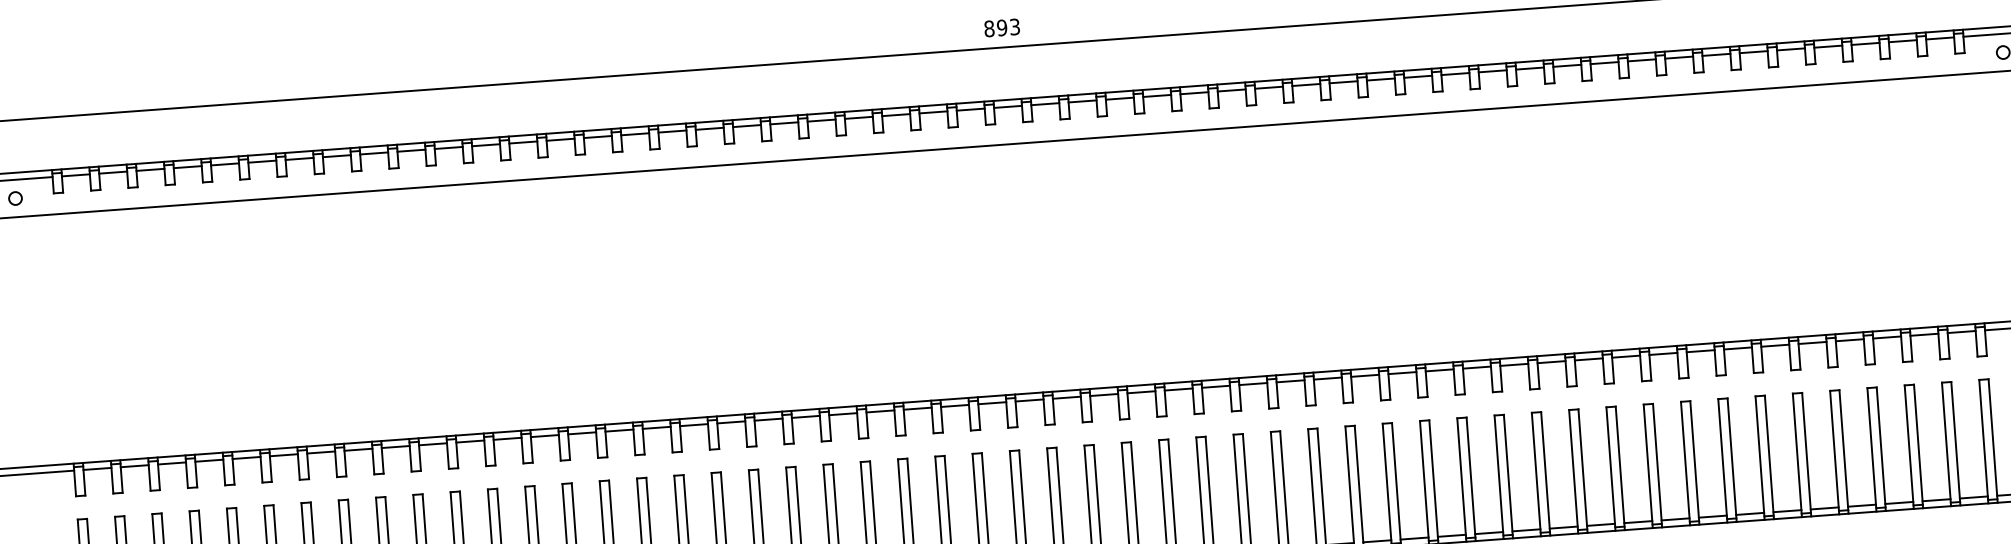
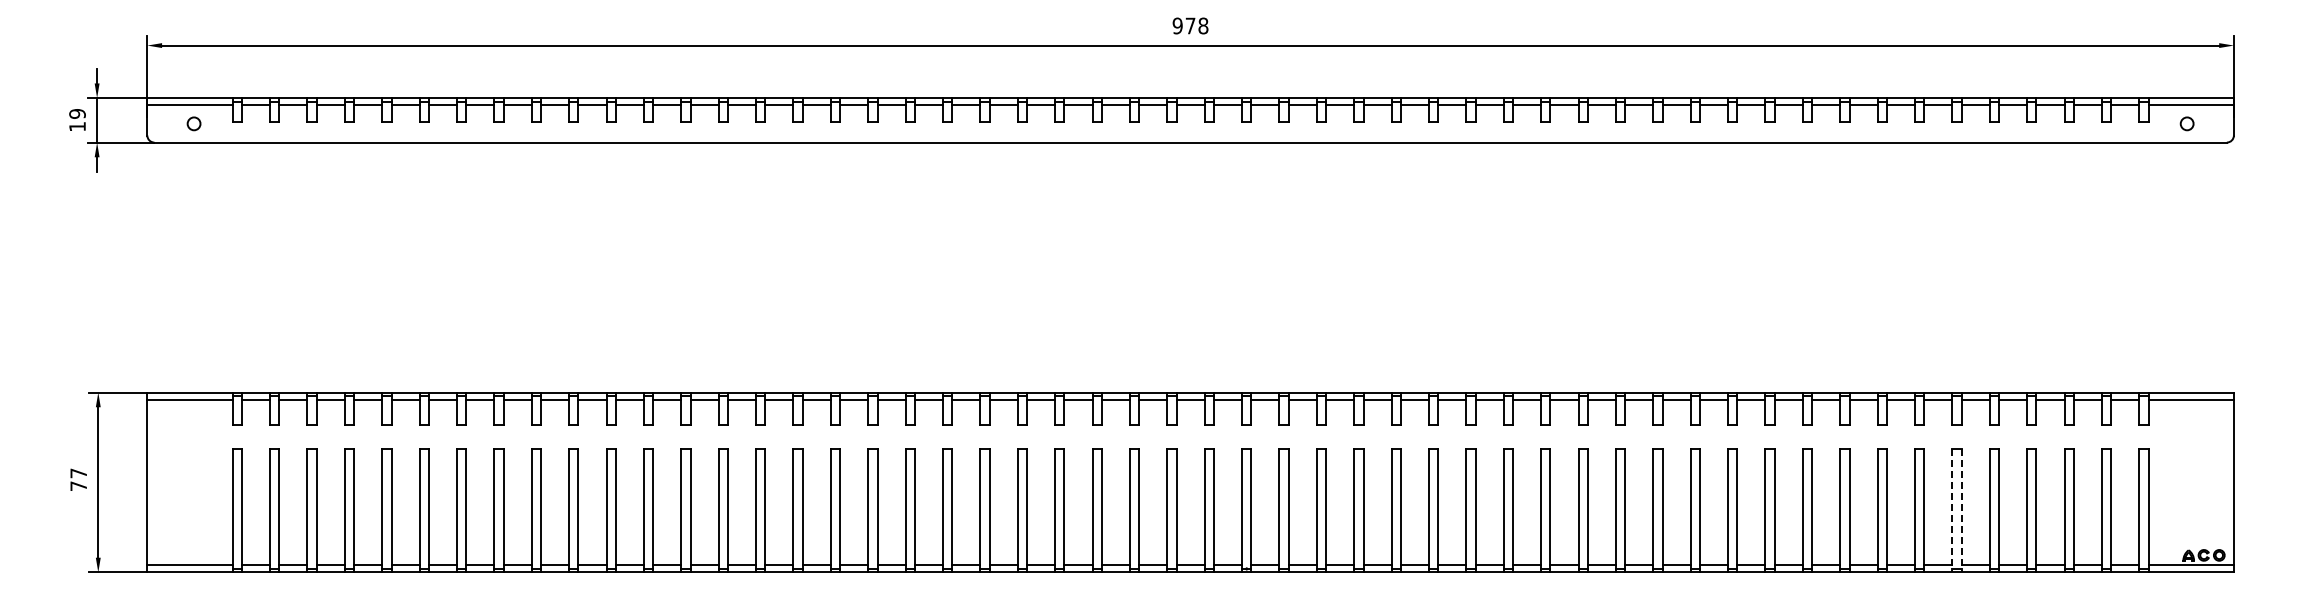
text: (1002, 27) -> (1190, 25), 893 -> 978
line: (1806, 454) -> (1961, 510), solid -> dashed
line: (1797, 455) -> (1952, 510), solid -> dashed

